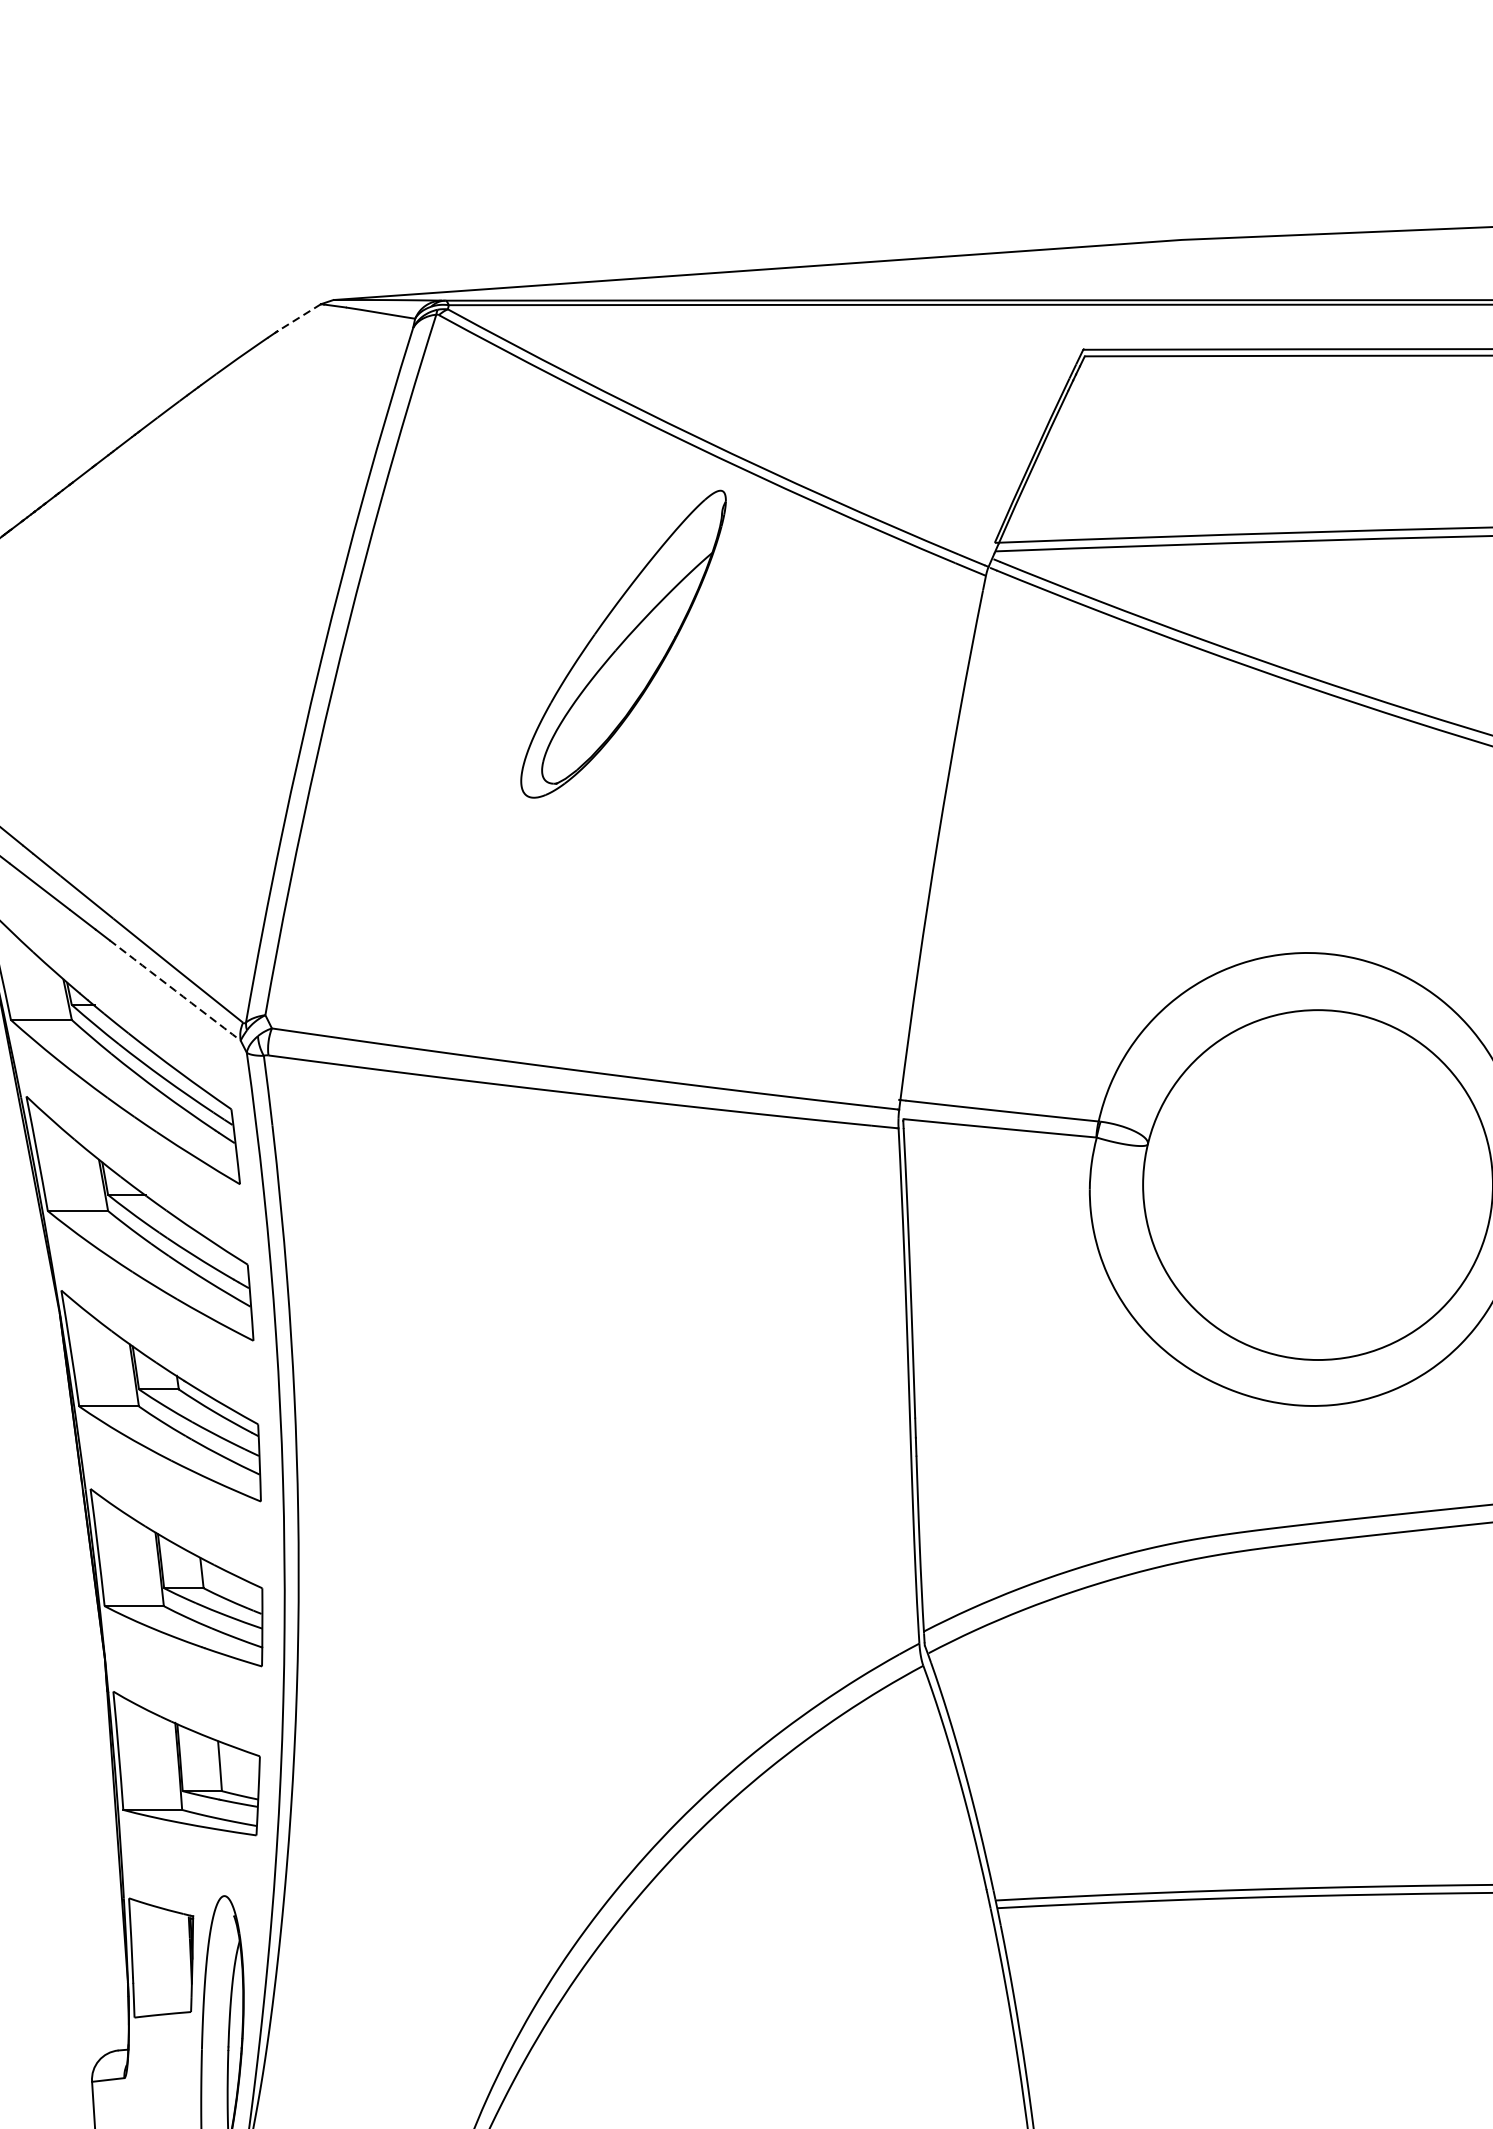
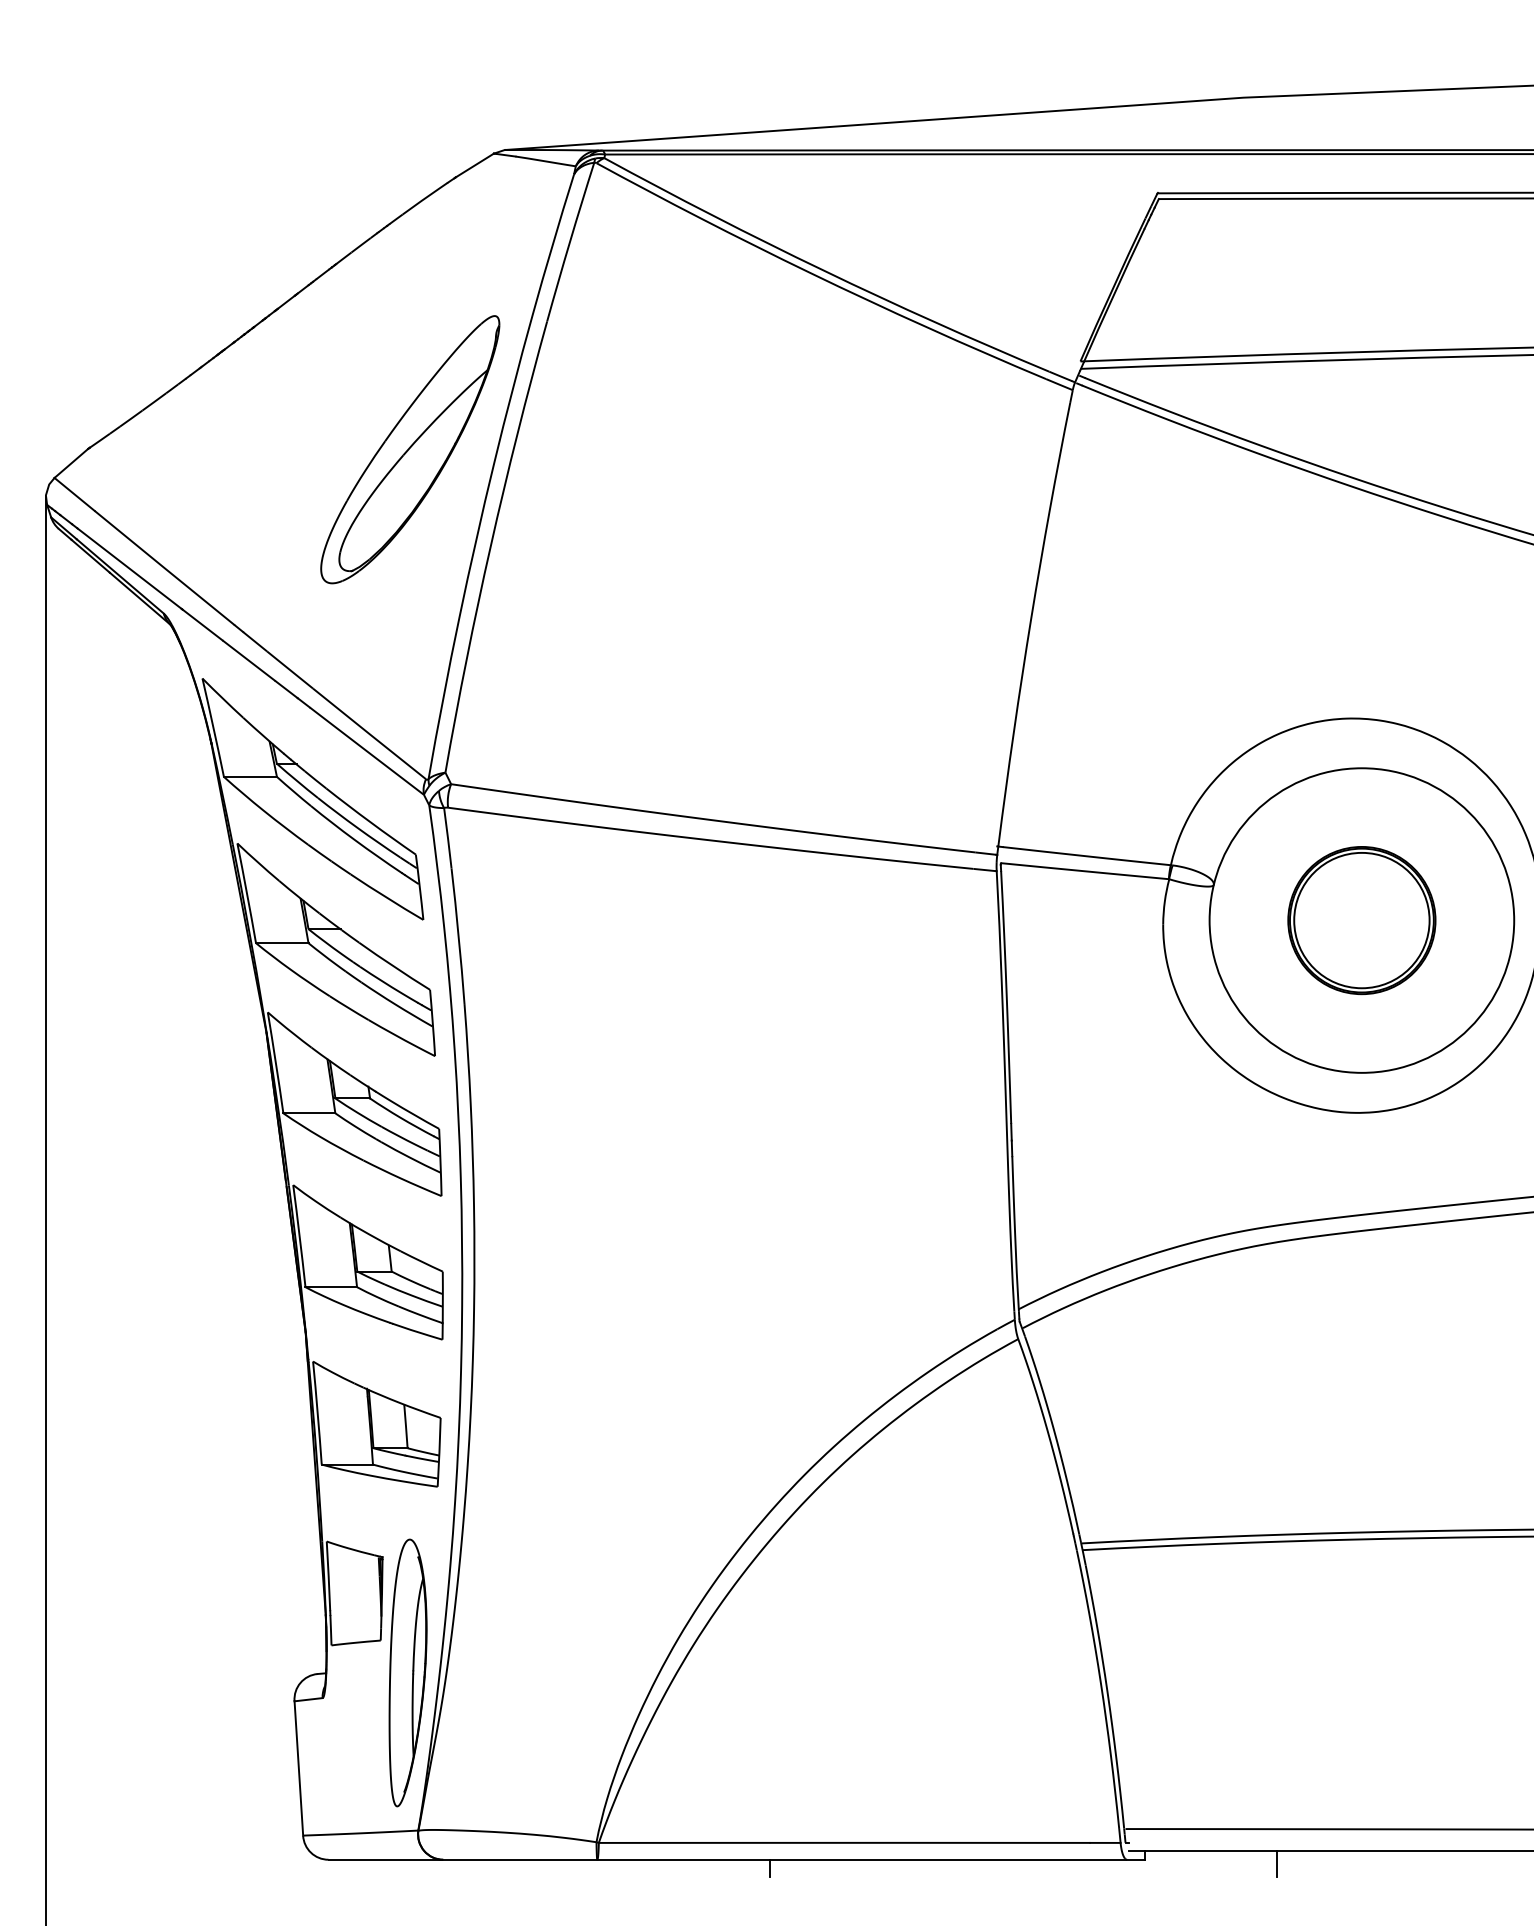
line: (298, 317) -> (474, 165), dashed -> solid
part: (623, 643) -> (410, 449), moved
arc: (174, 990) -> (366, 751), dashed -> solid
part: (1317, 1184) -> (1361, 920), added

